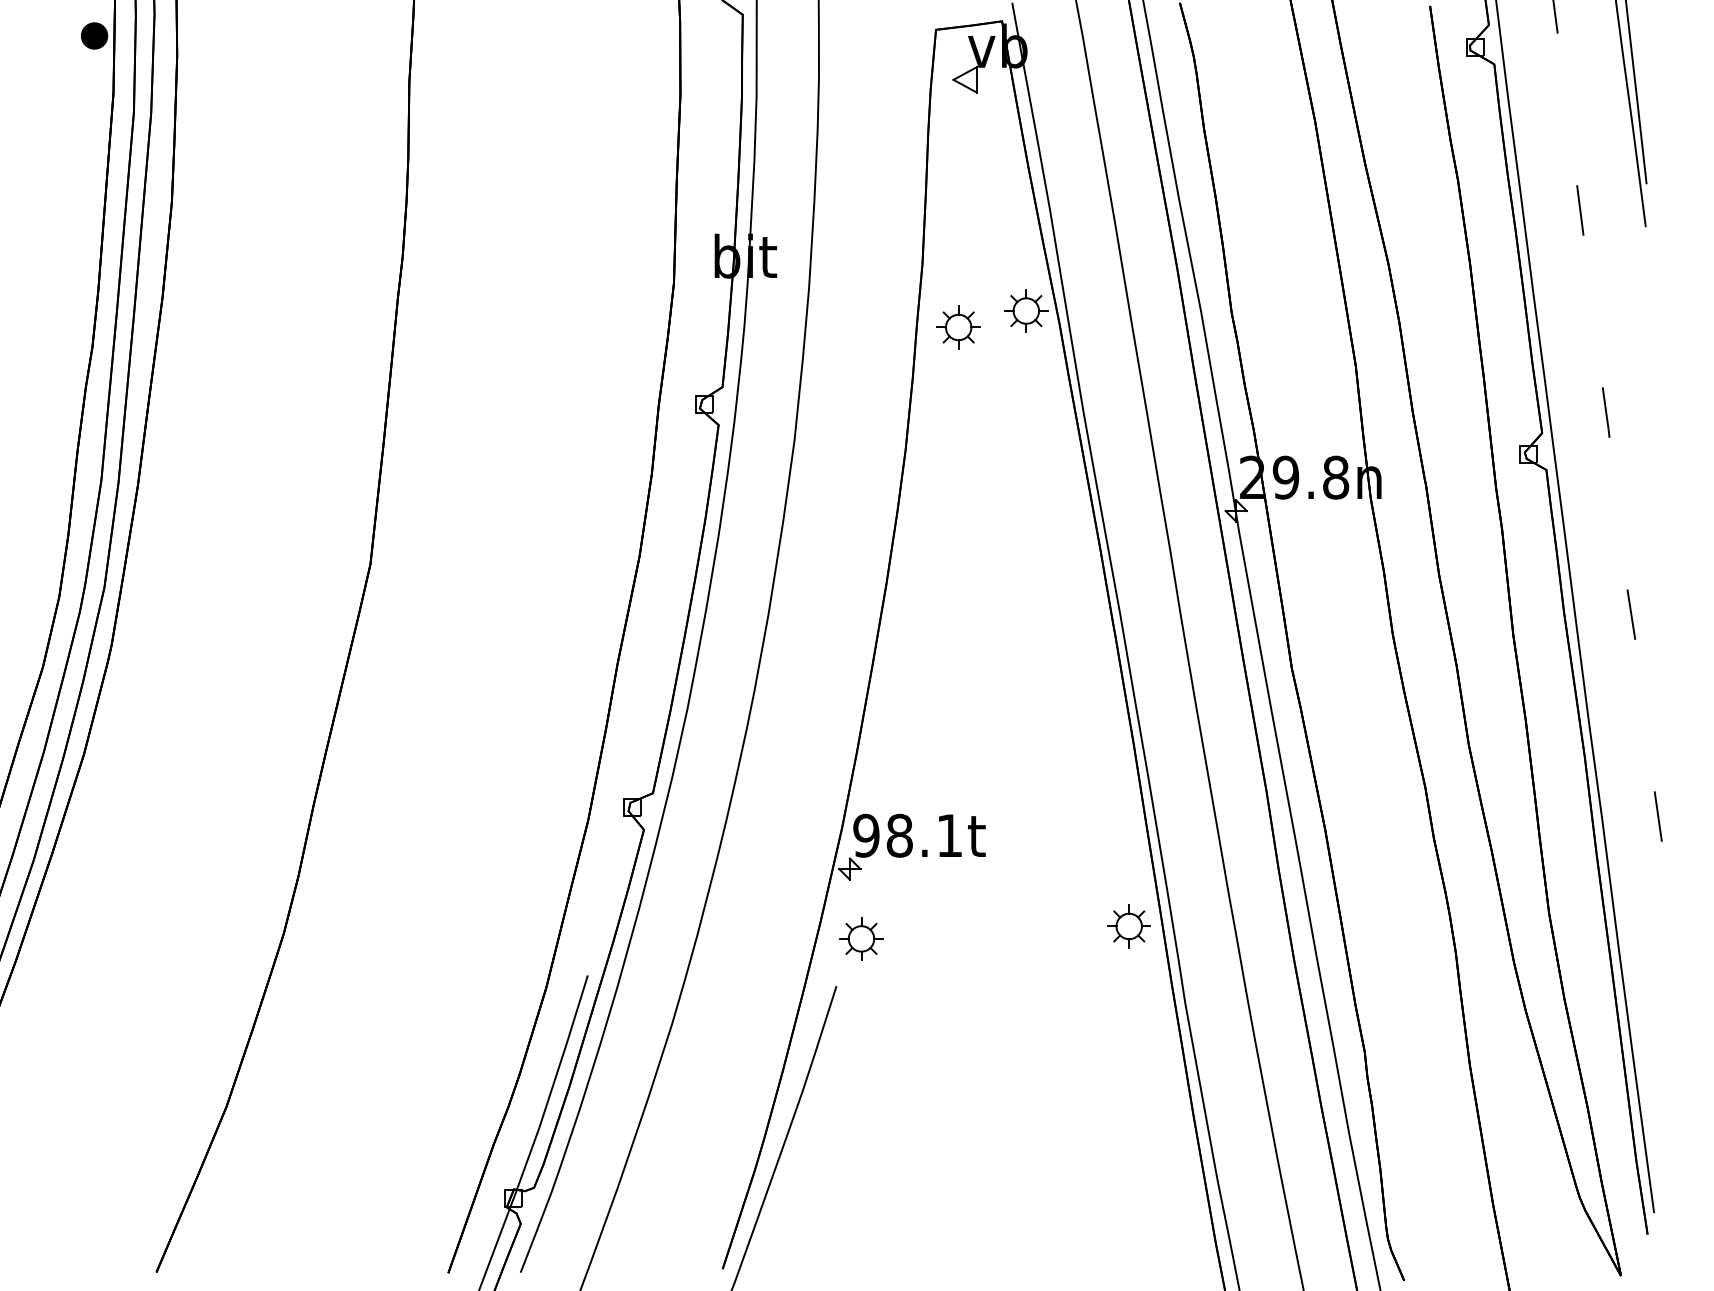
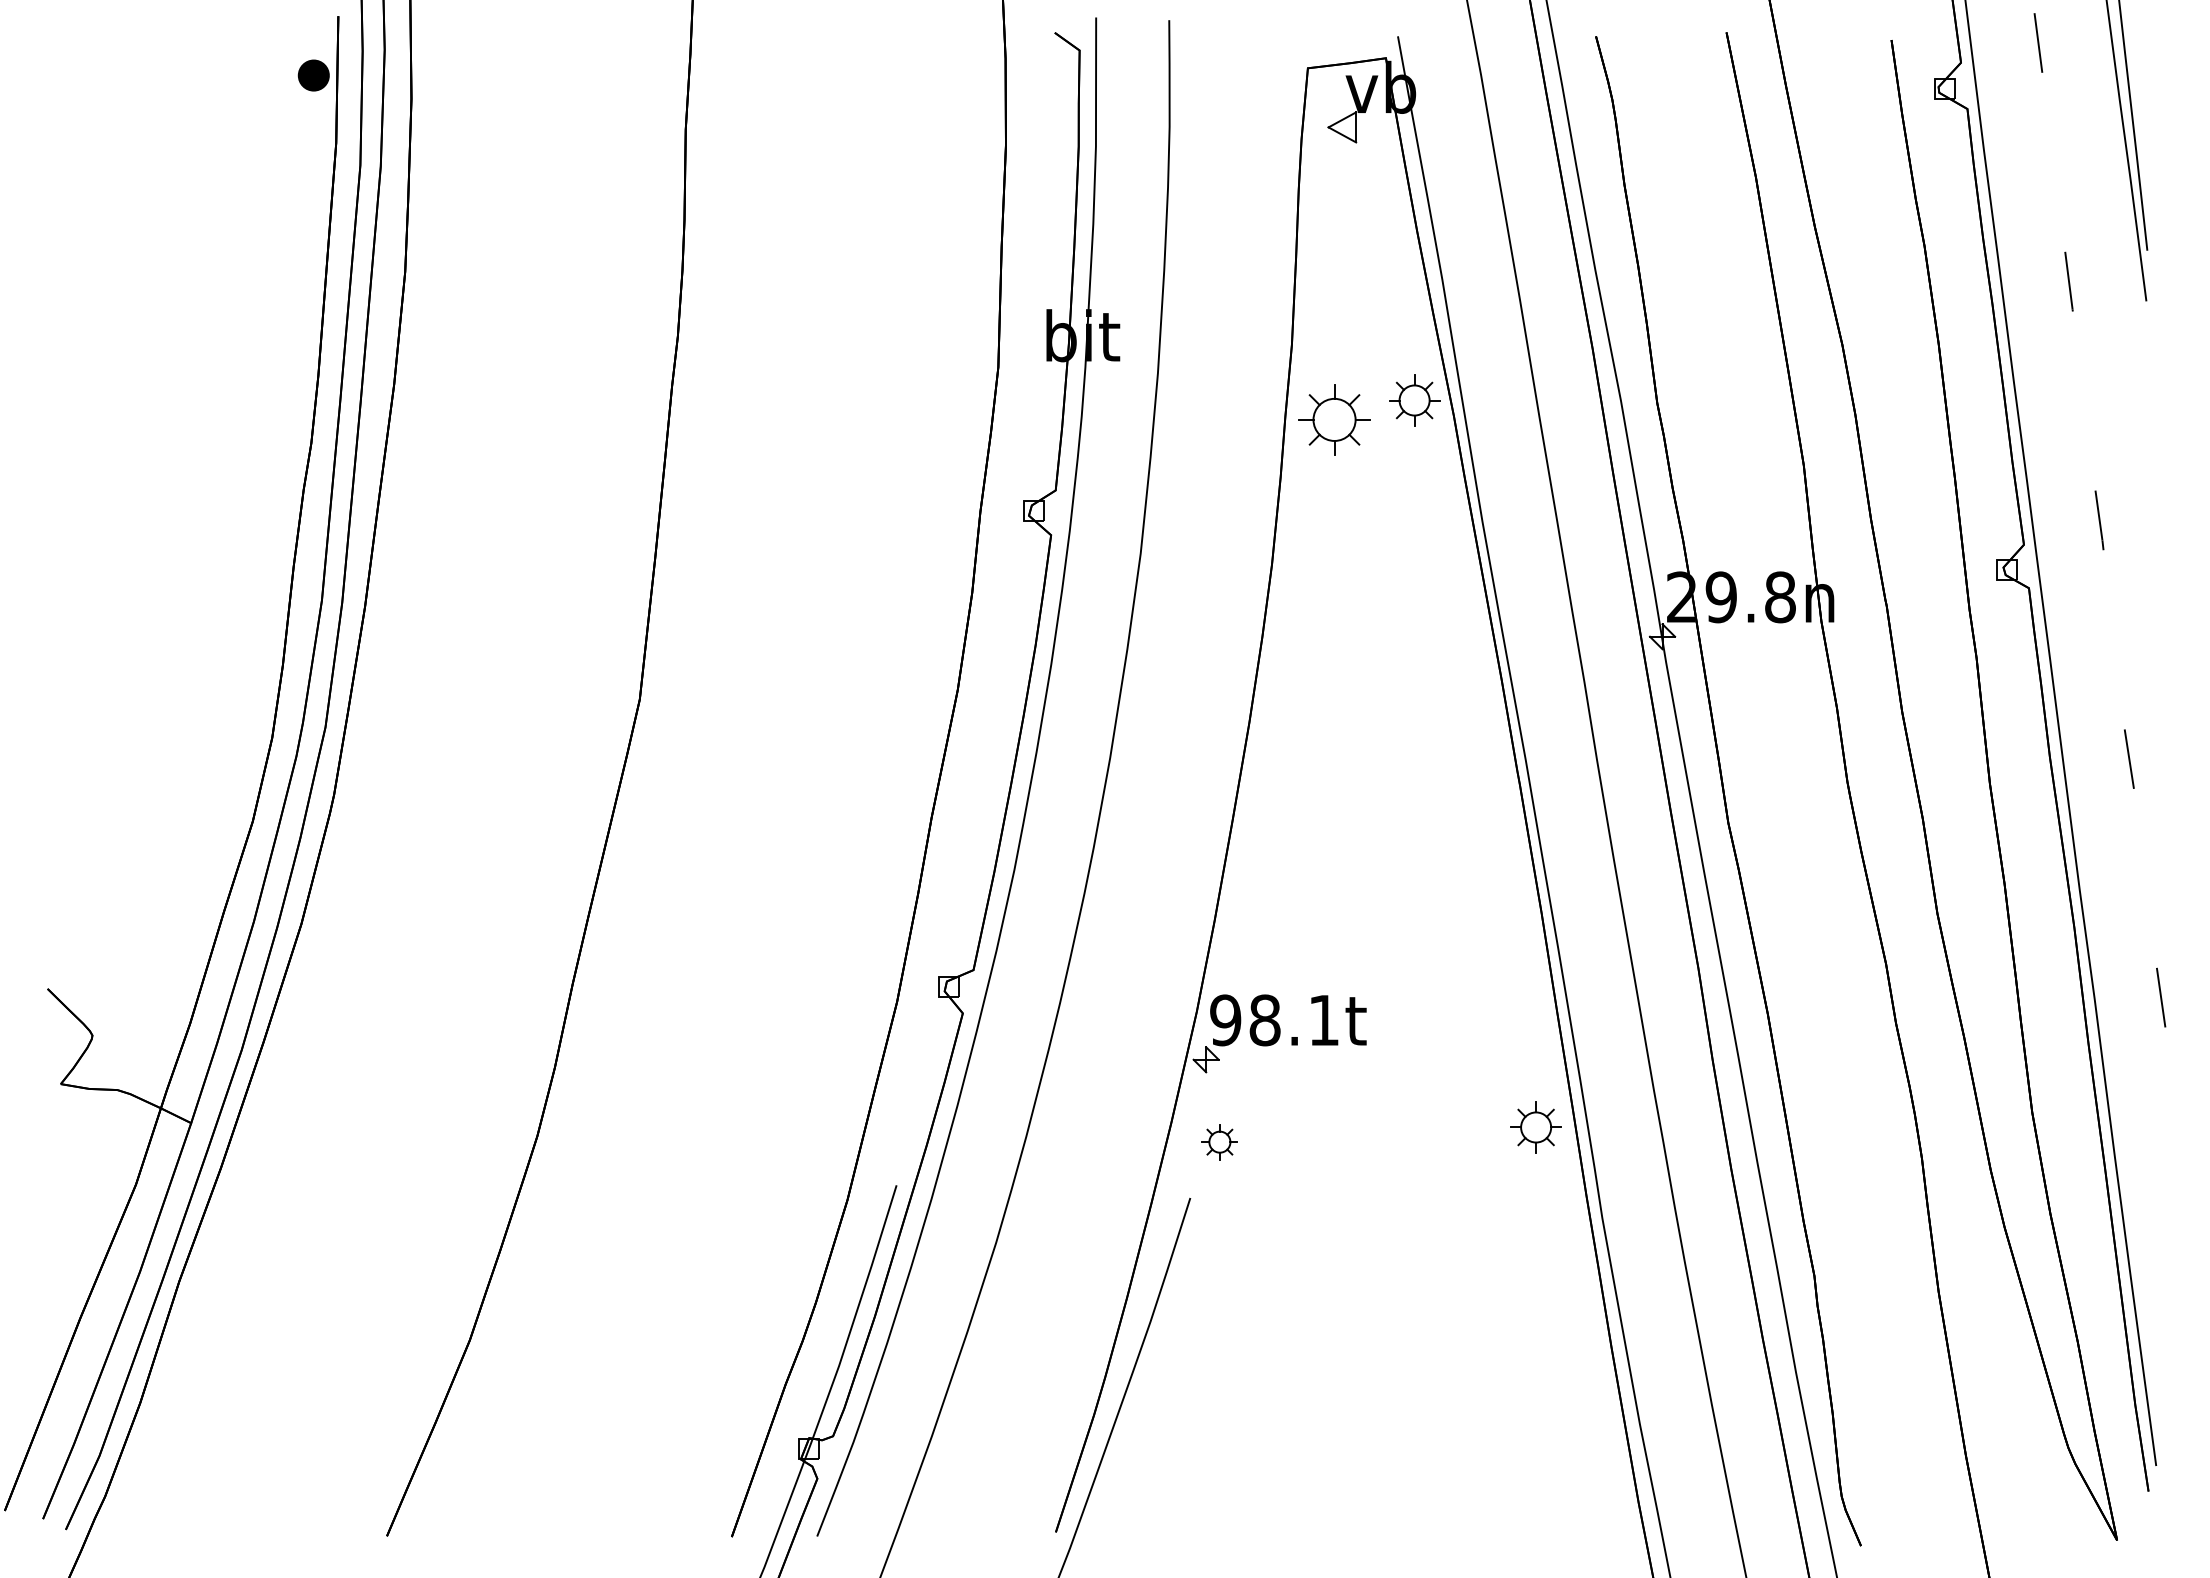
part: (958, 327) -> (1334, 419), size x1.4
part: (861, 938) -> (1219, 1141), size x0.7

